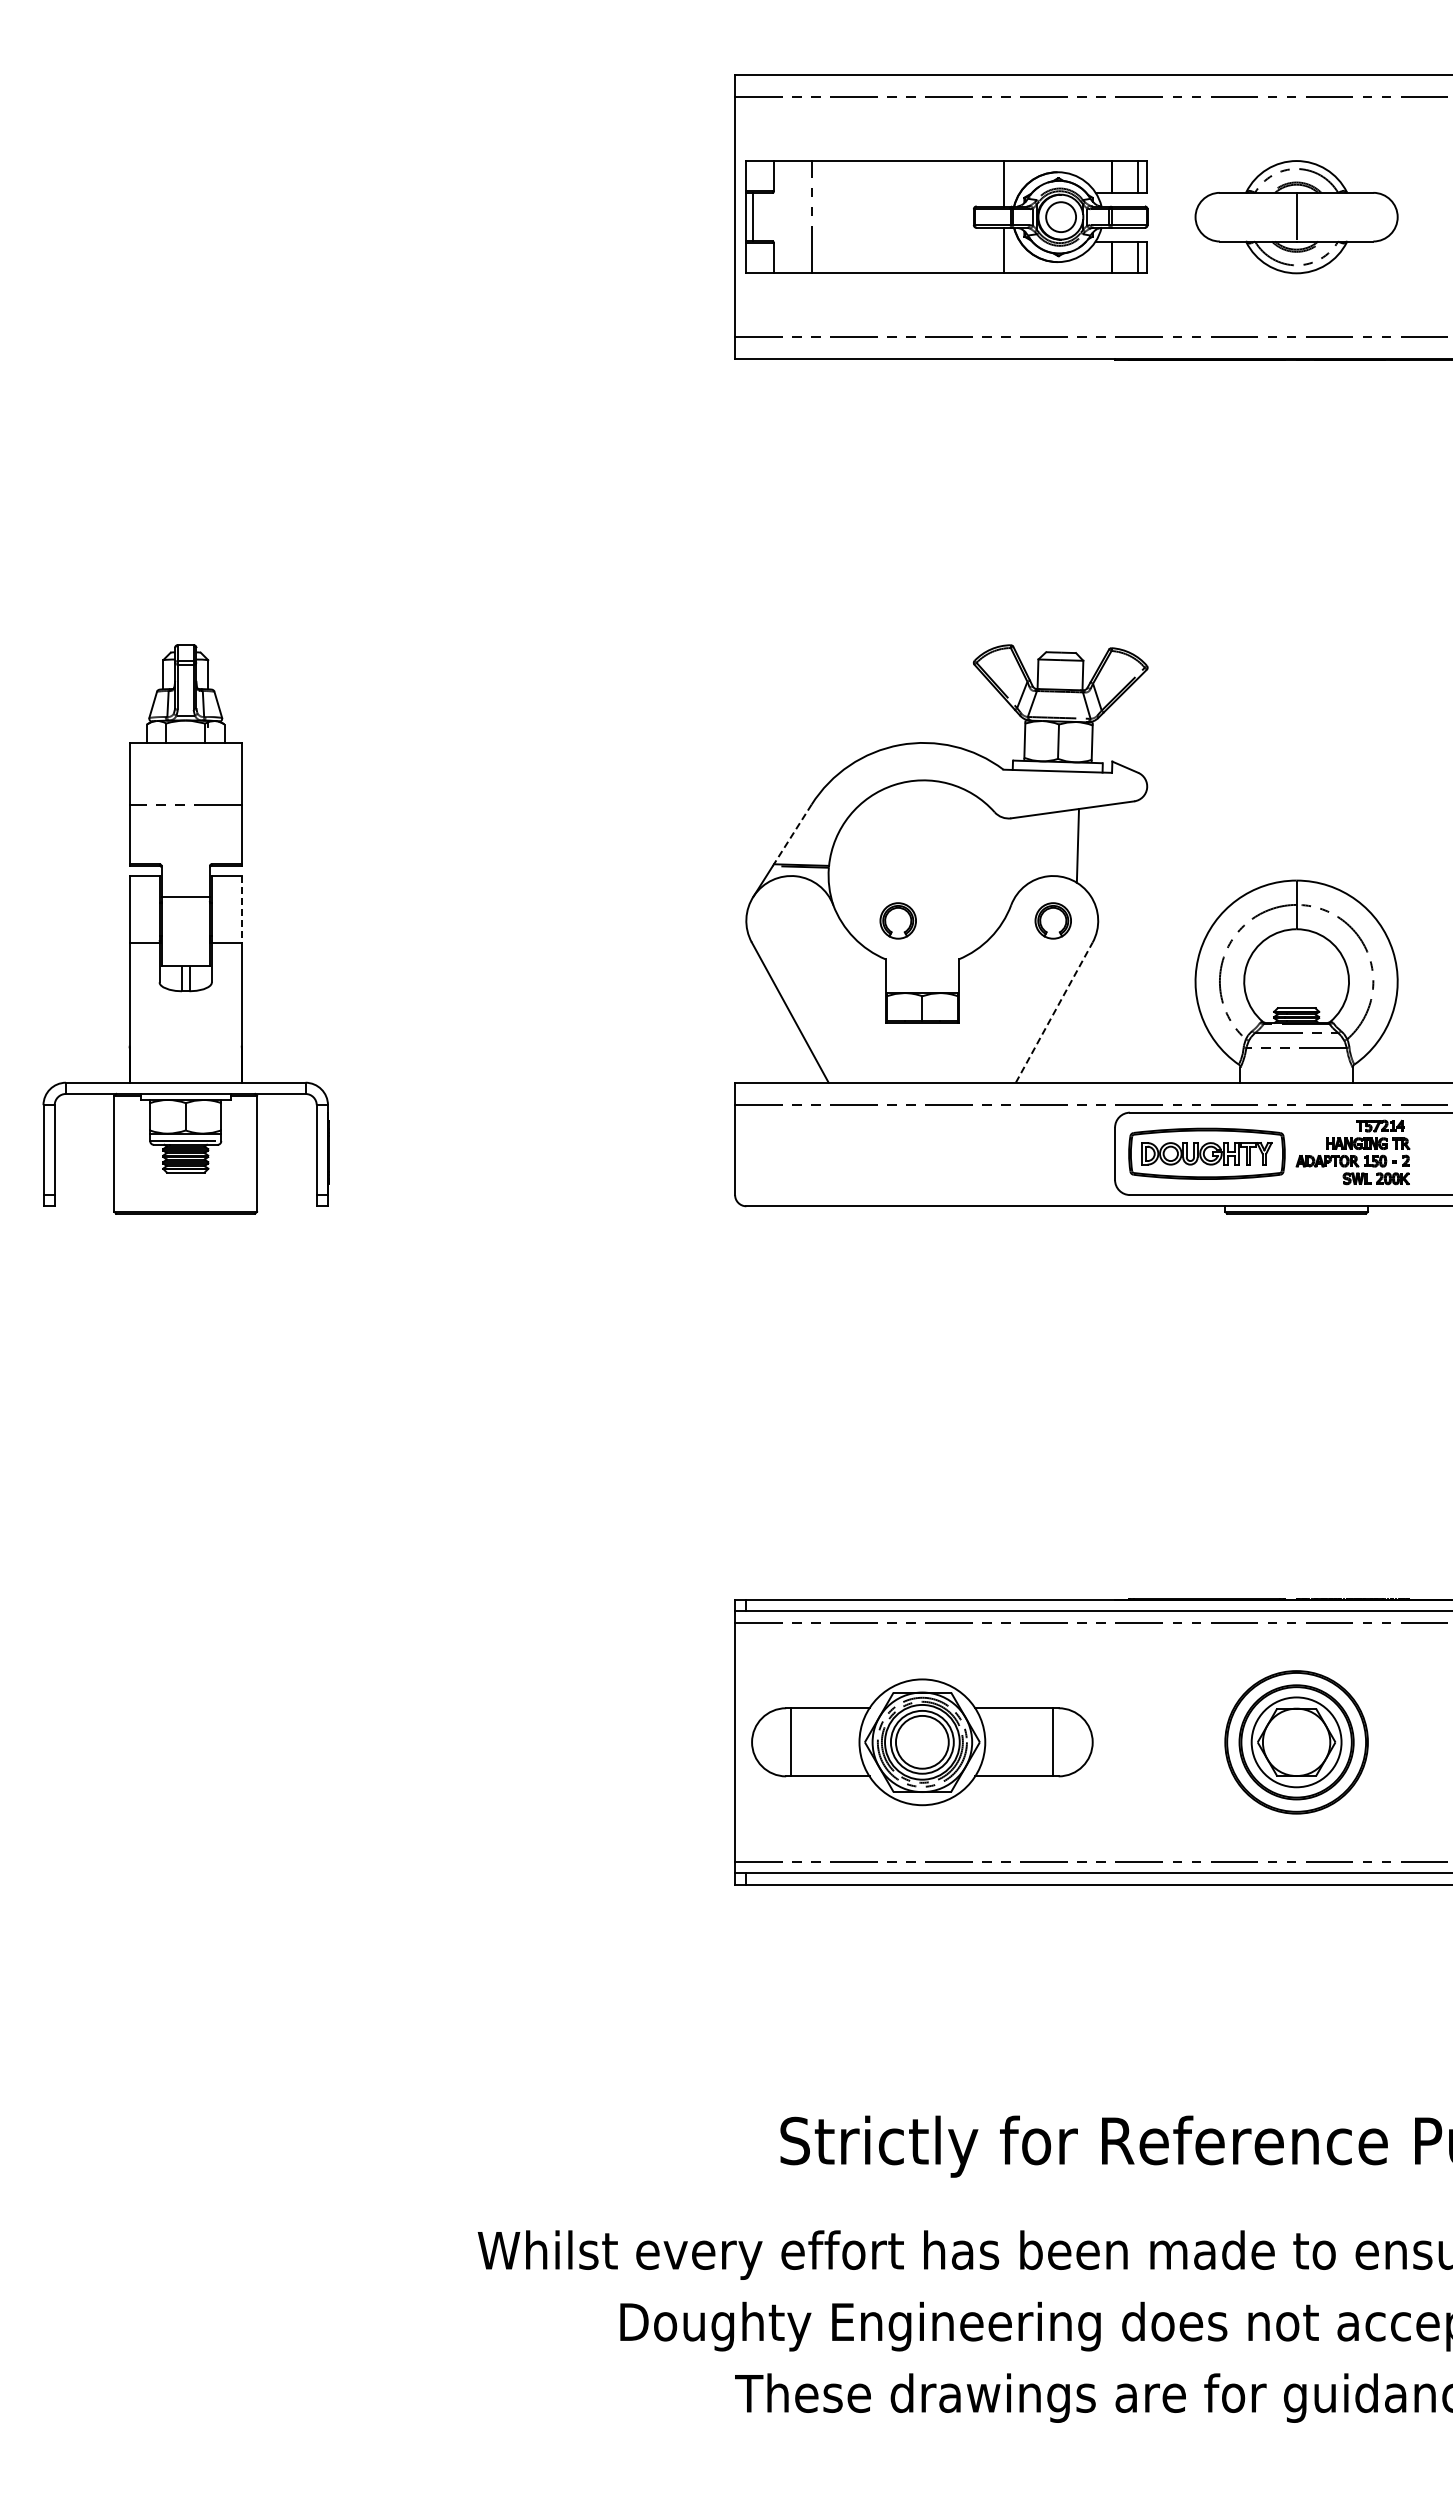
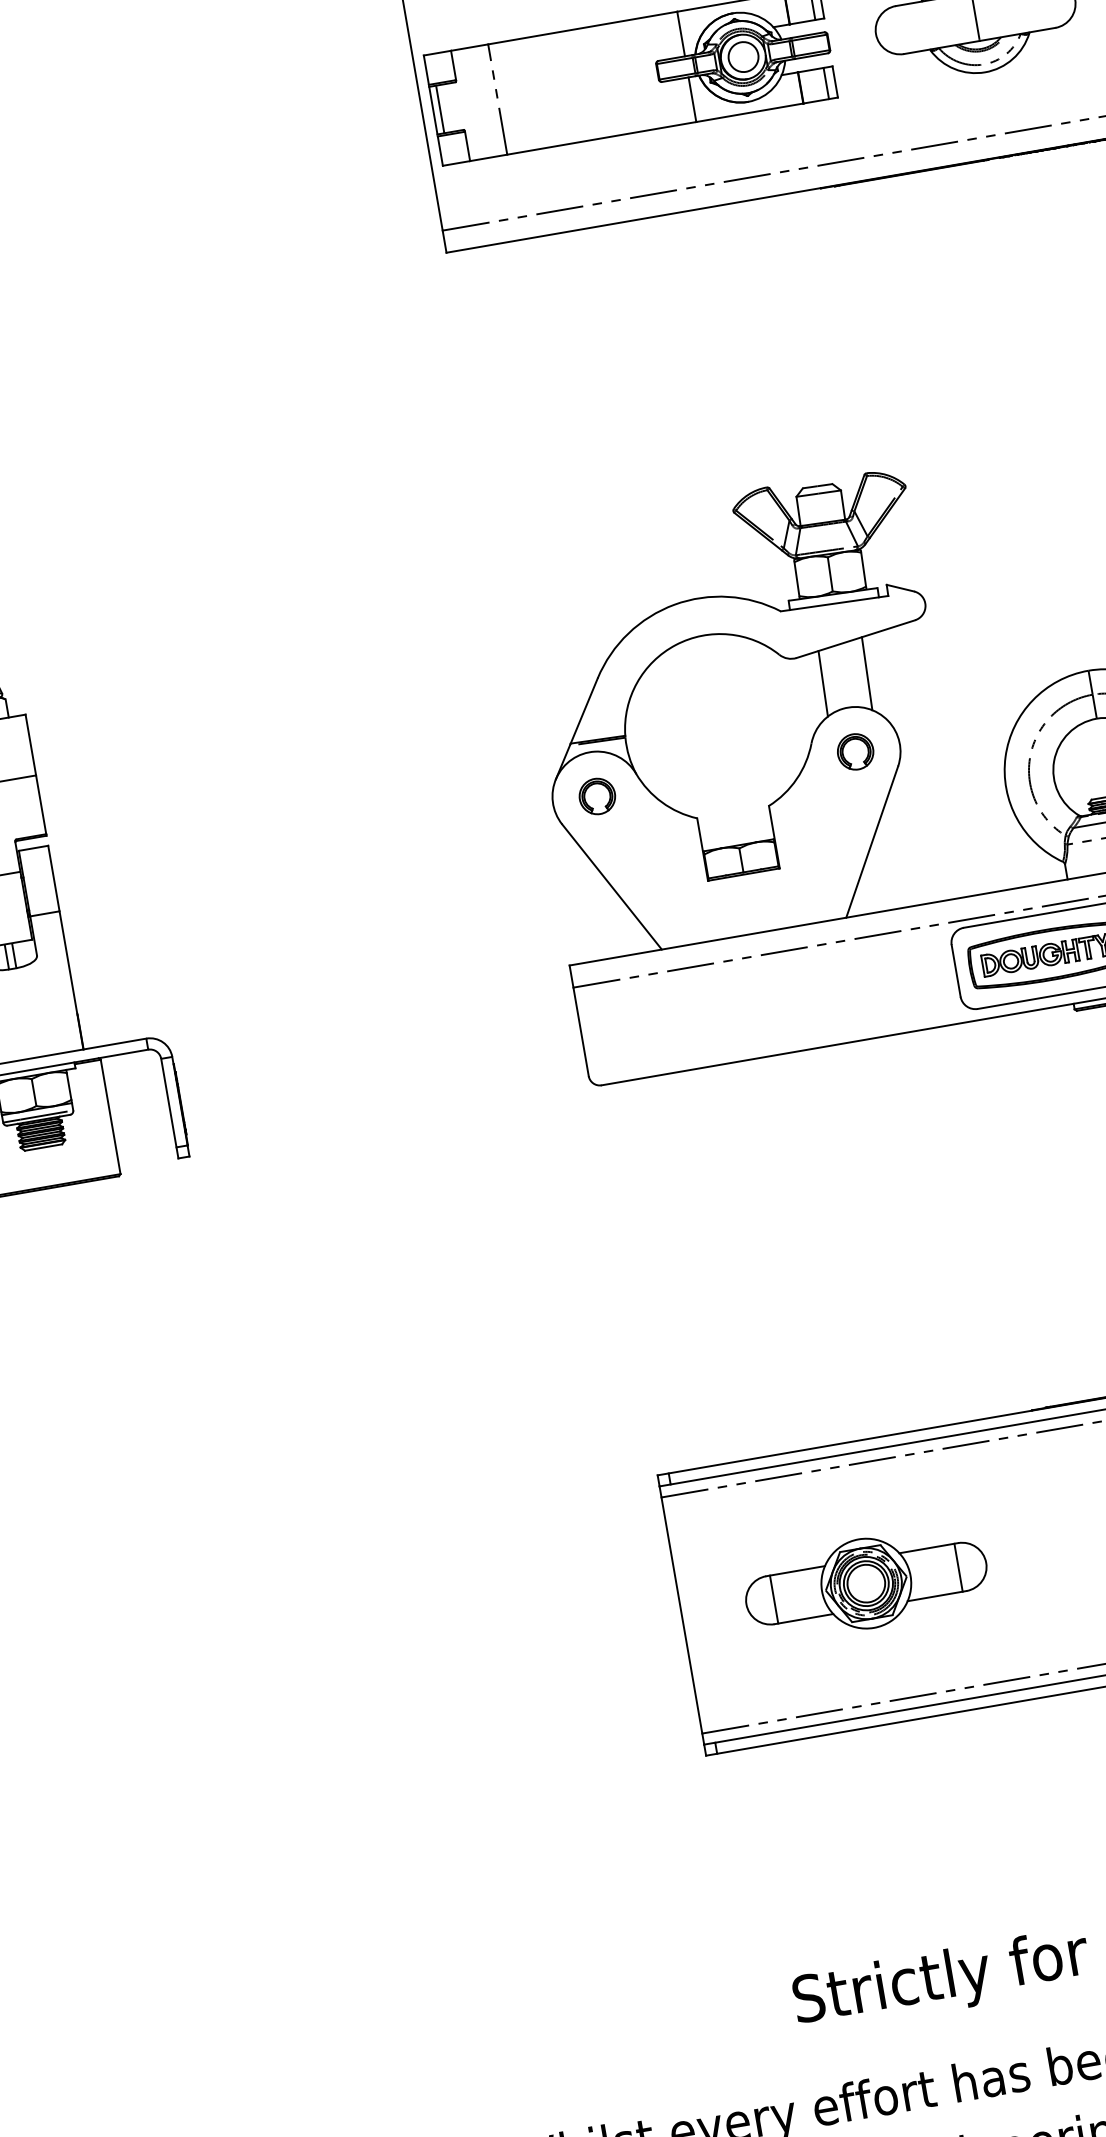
line: (792, 834) -> (583, 711), dashed -> solid
line: (1032, 848) -> (822, 684), added
line: (241, 909) -> (53, 878), dashed -> solid
part: (897, 920) -> (596, 796), moved
line: (1054, 1012) -> (872, 841), dashed -> solid
part: (921, 1742) -> (865, 1583), size x0.71

